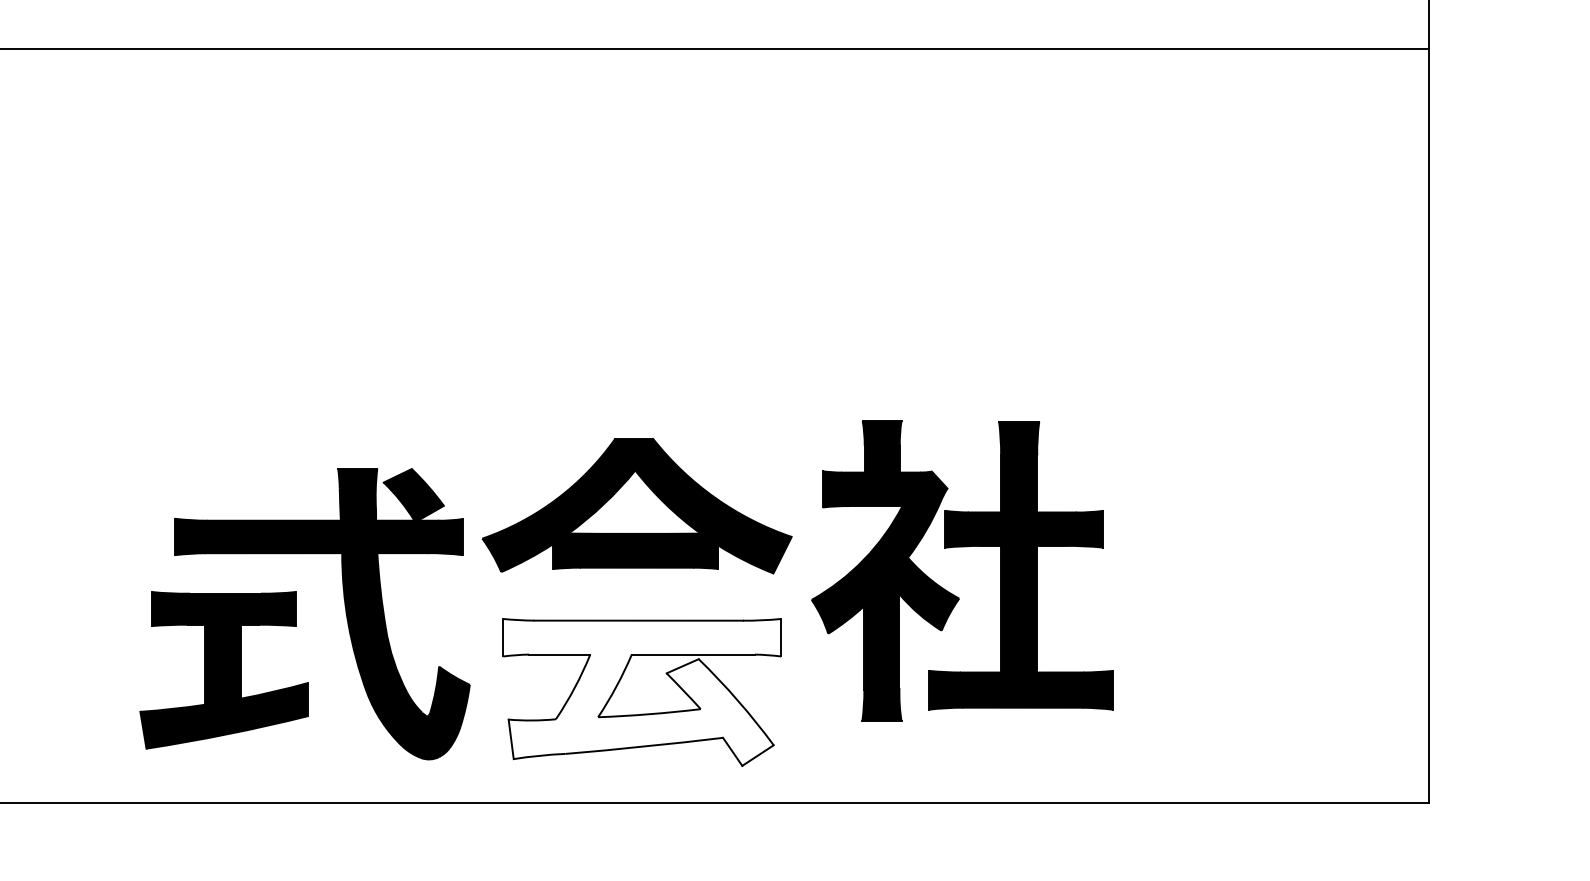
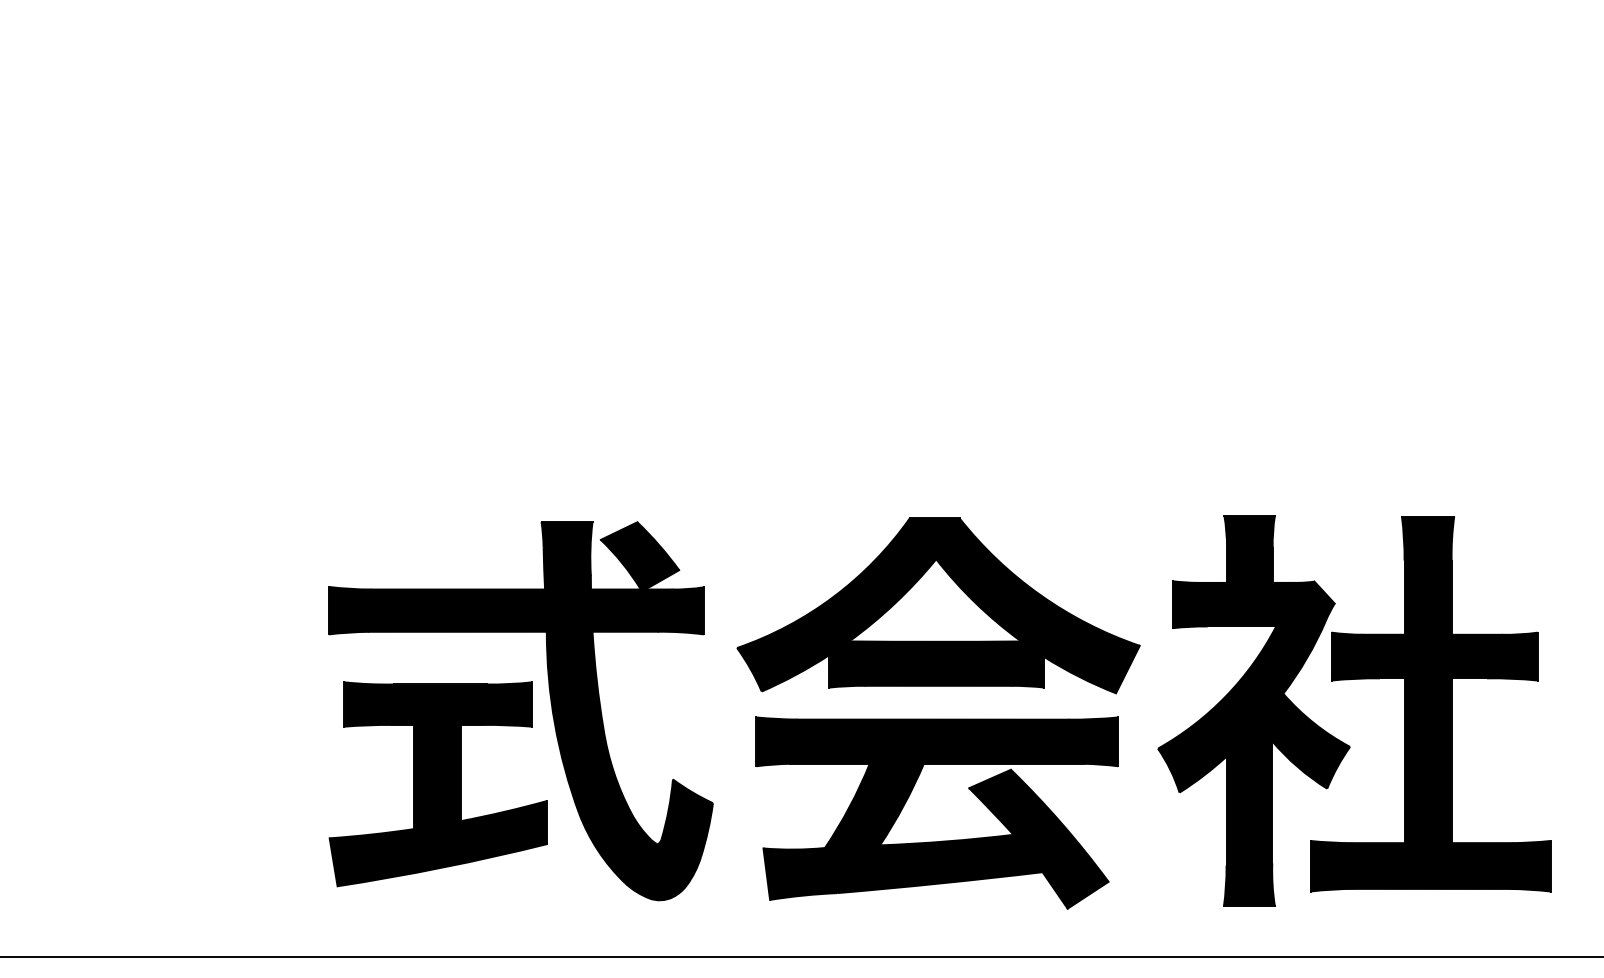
part: (636, 506) -> (937, 606), moved
part: (962, 547) -> (1354, 680), moved
part: (223, 670) -> (437, 784), moved
fill: (642, 692) -> (937, 813), added

